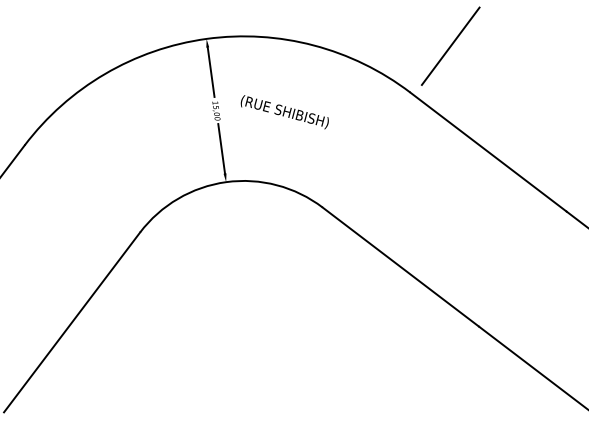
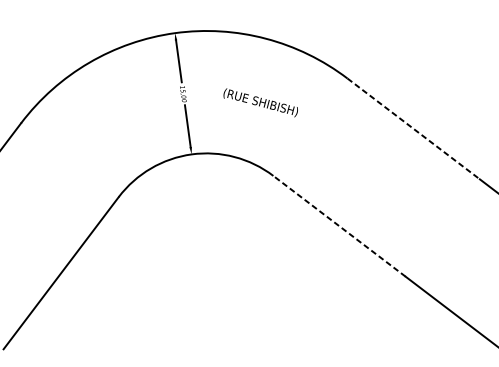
line: (450, 45) -> (381, 38), removed
text: (284, 112) -> (260, 103), moved
line: (488, 152) -> (413, 129), solid -> dashed
line: (400, 266) -> (339, 225), solid -> dashed

